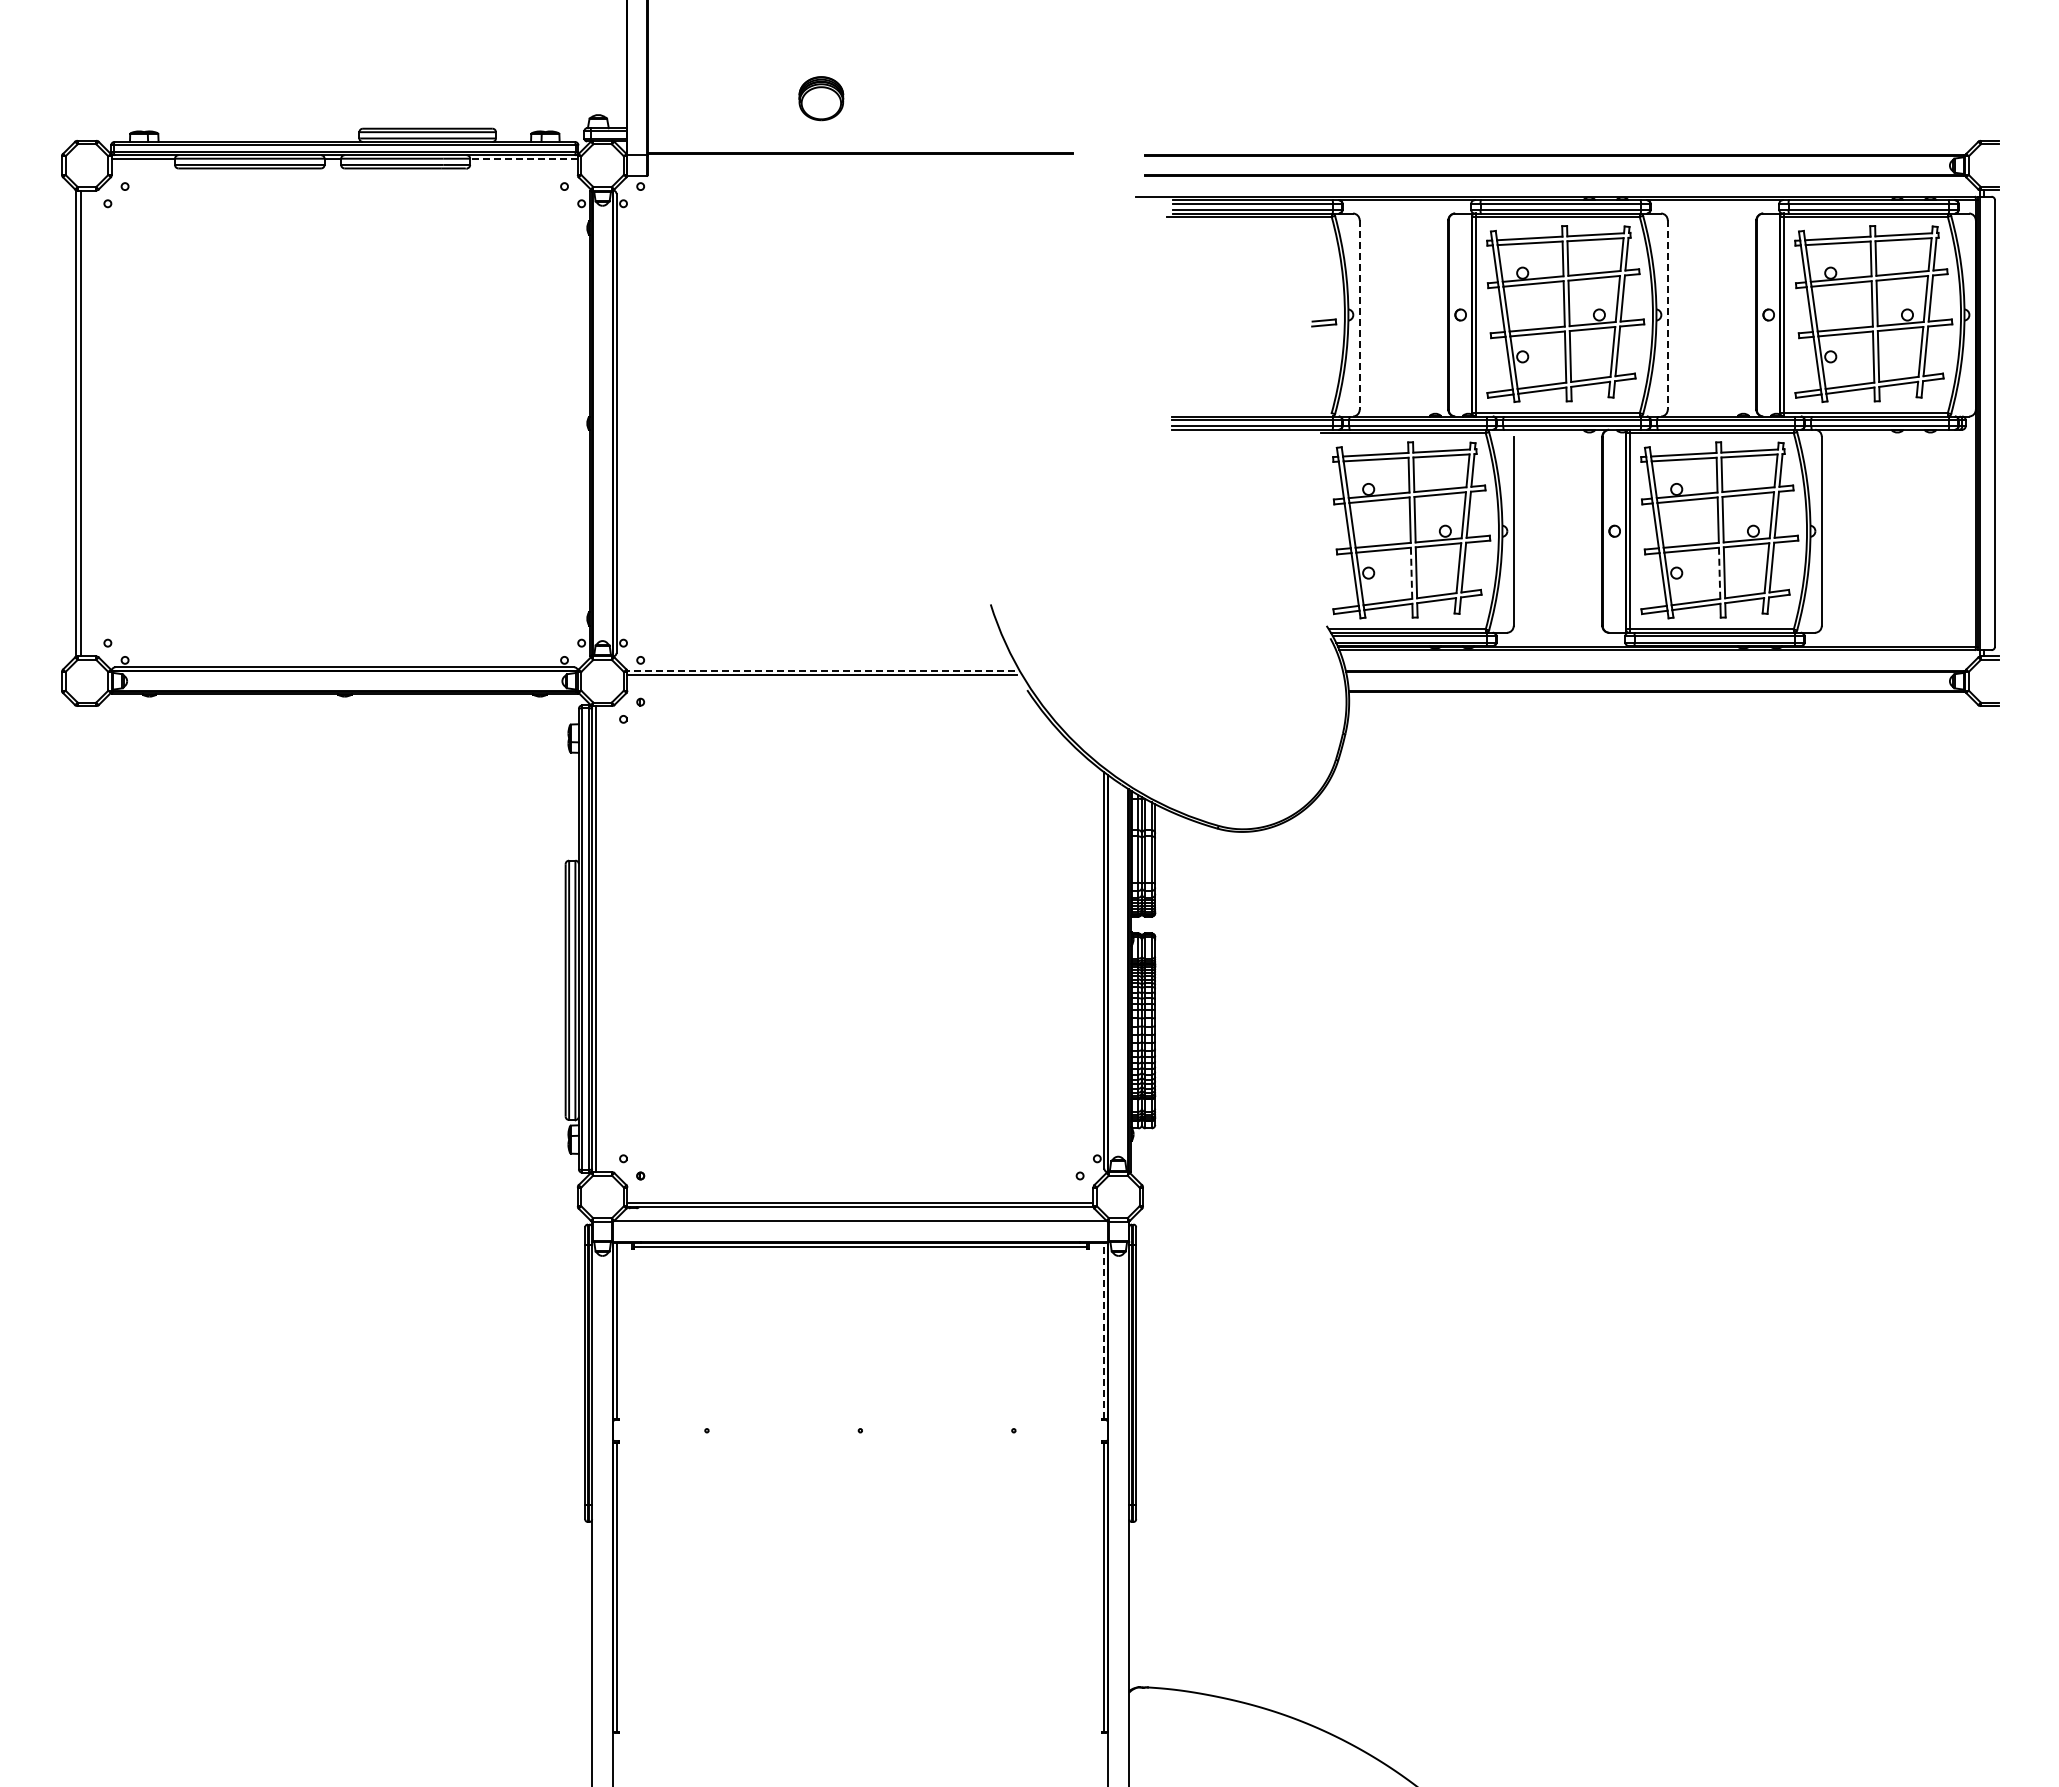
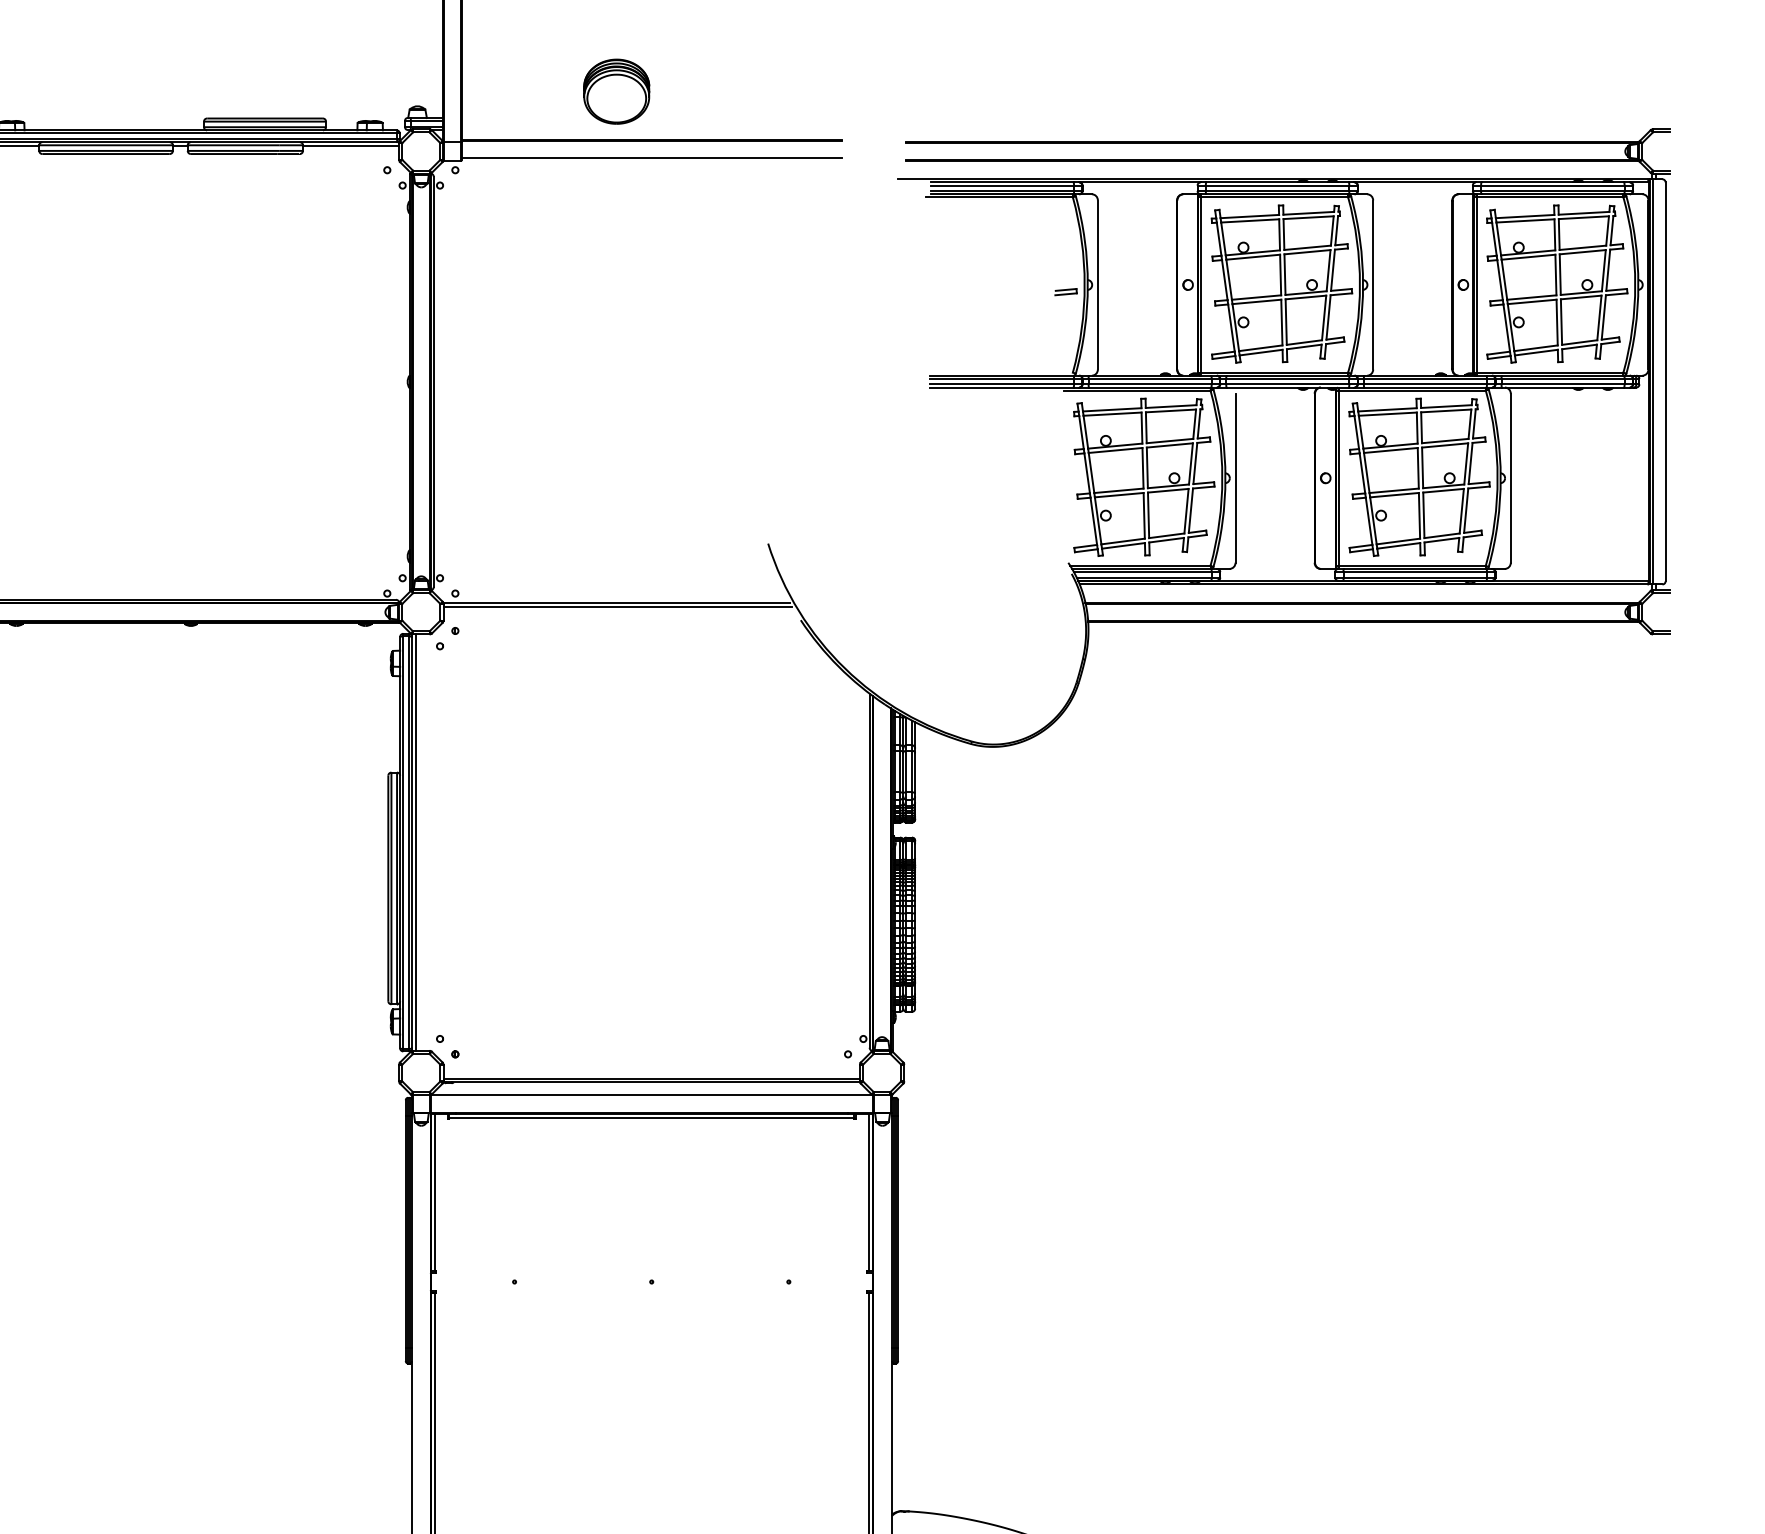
part: (821, 98) -> (616, 91), size x1.67
line: (523, 159) -> (350, 146), dashed -> solid
line: (860, 172) -> (651, 157), added
line: (1359, 315) -> (1097, 285), dashed -> solid
line: (1667, 315) -> (1372, 285), dashed -> solid
line: (1411, 573) -> (1144, 515), dashed -> solid
line: (1719, 573) -> (1419, 515), dashed -> solid
line: (820, 670) -> (616, 602), dashed -> solid
line: (1103, 1330) -> (868, 1192), dashed -> solid

